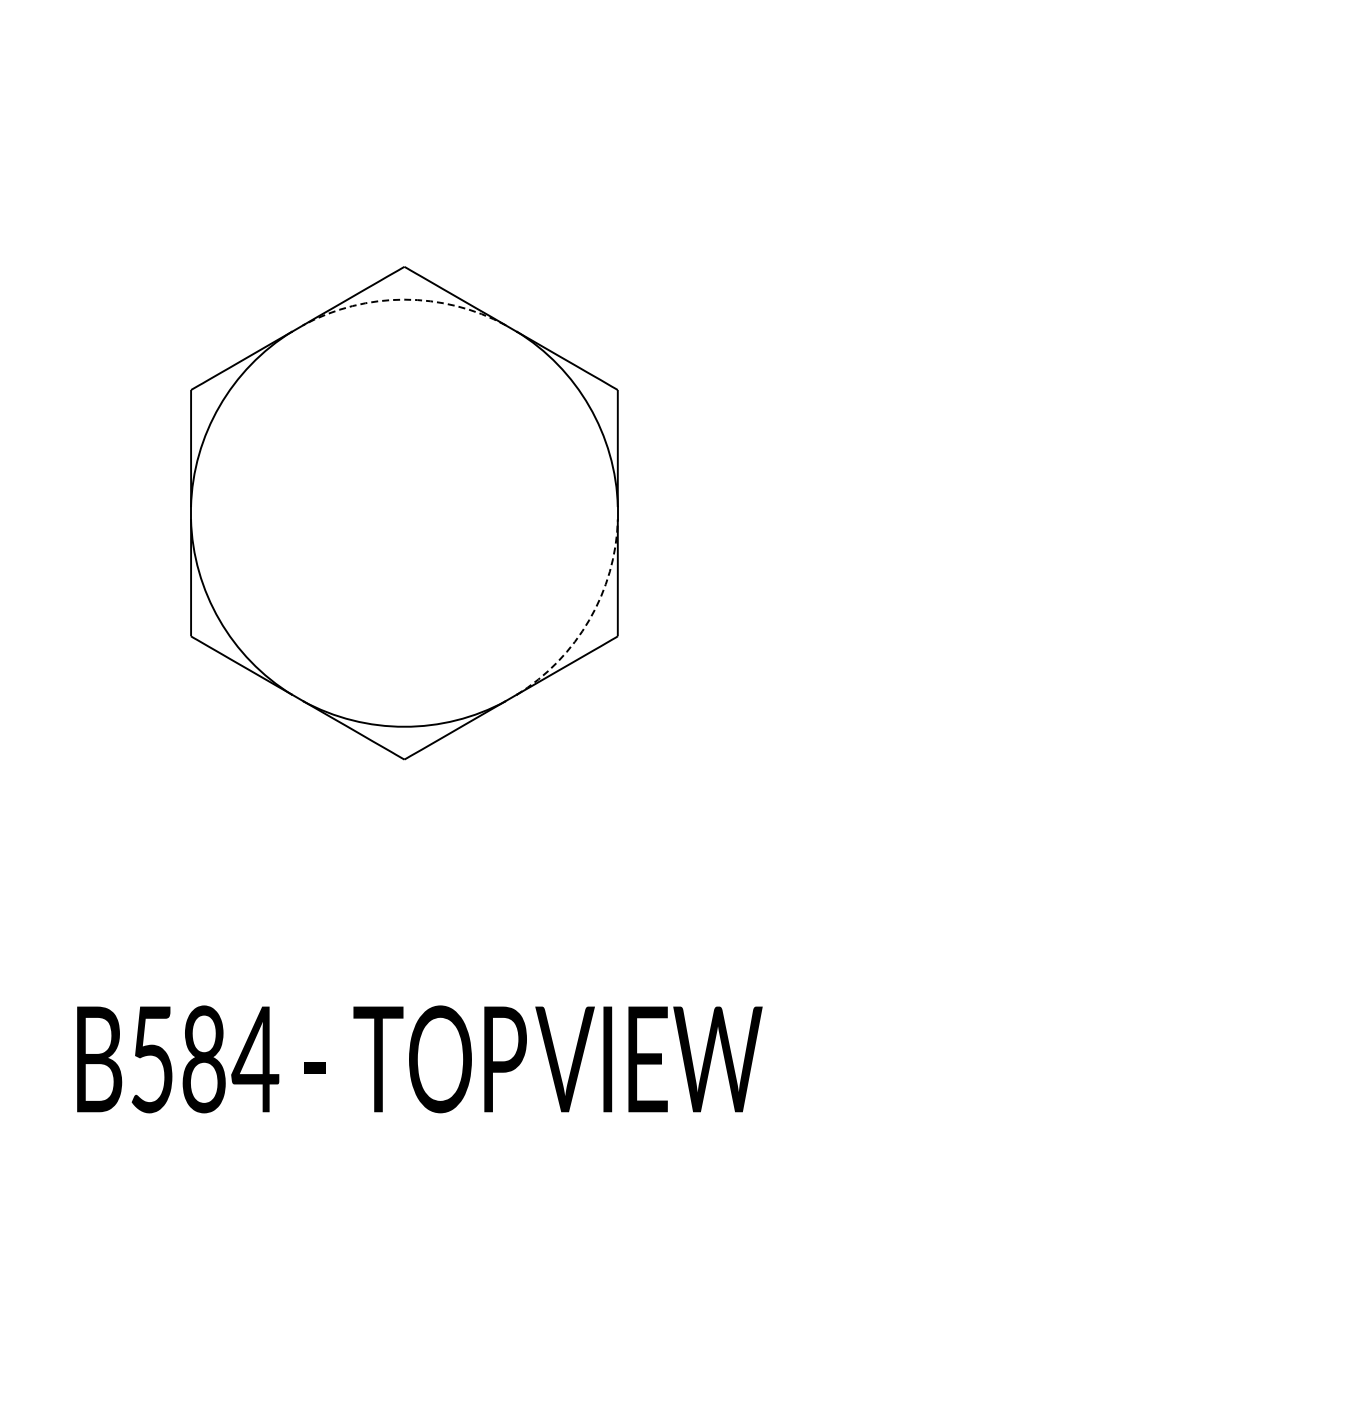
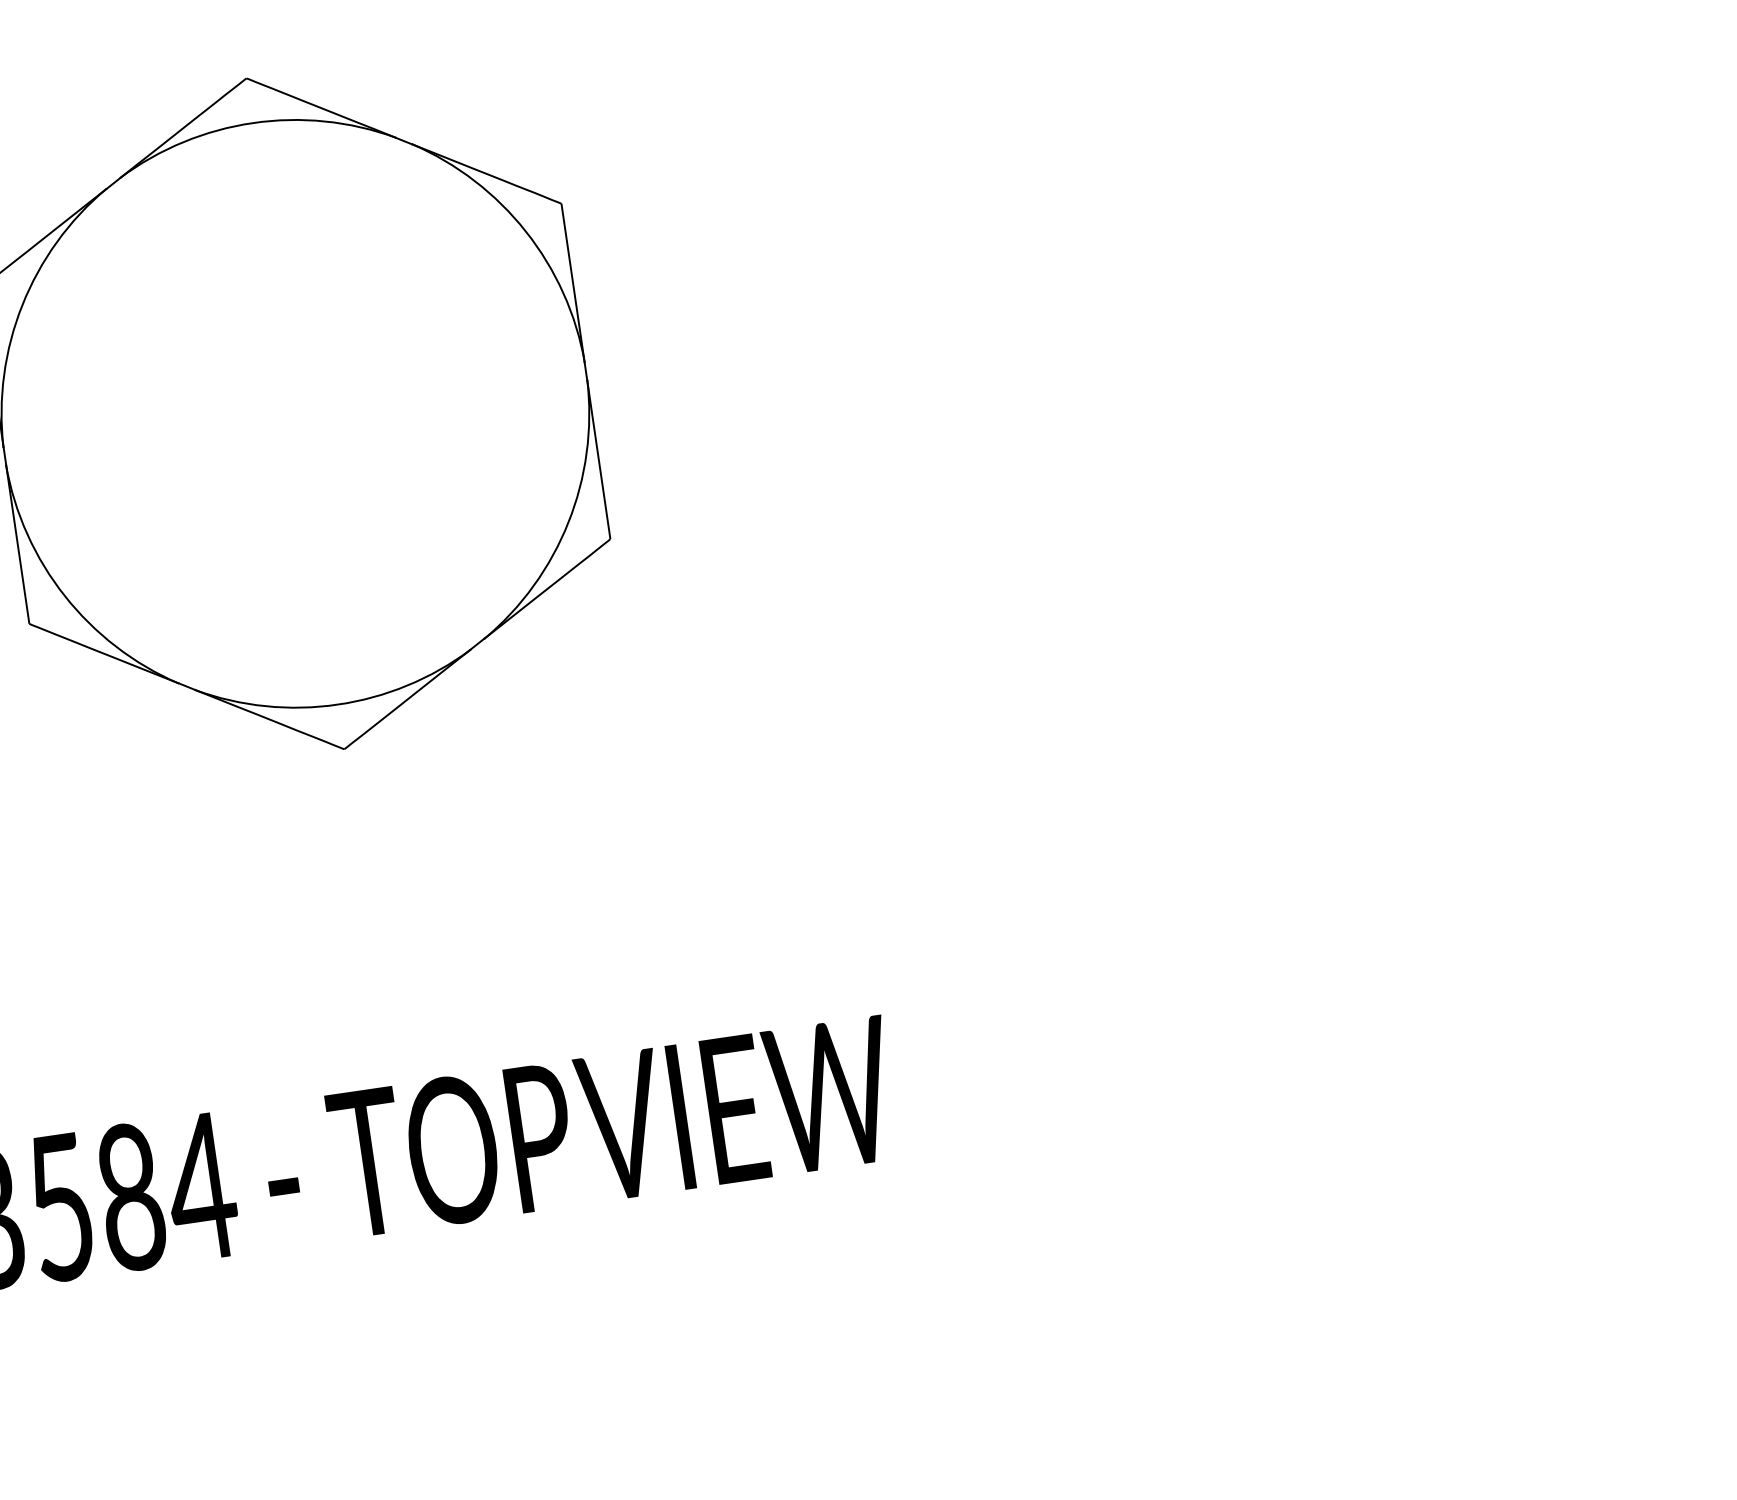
arc: (404, 299) -> (253, 122), dashed -> solid
arc: (589, 620) -> (568, 523), dashed -> solid

